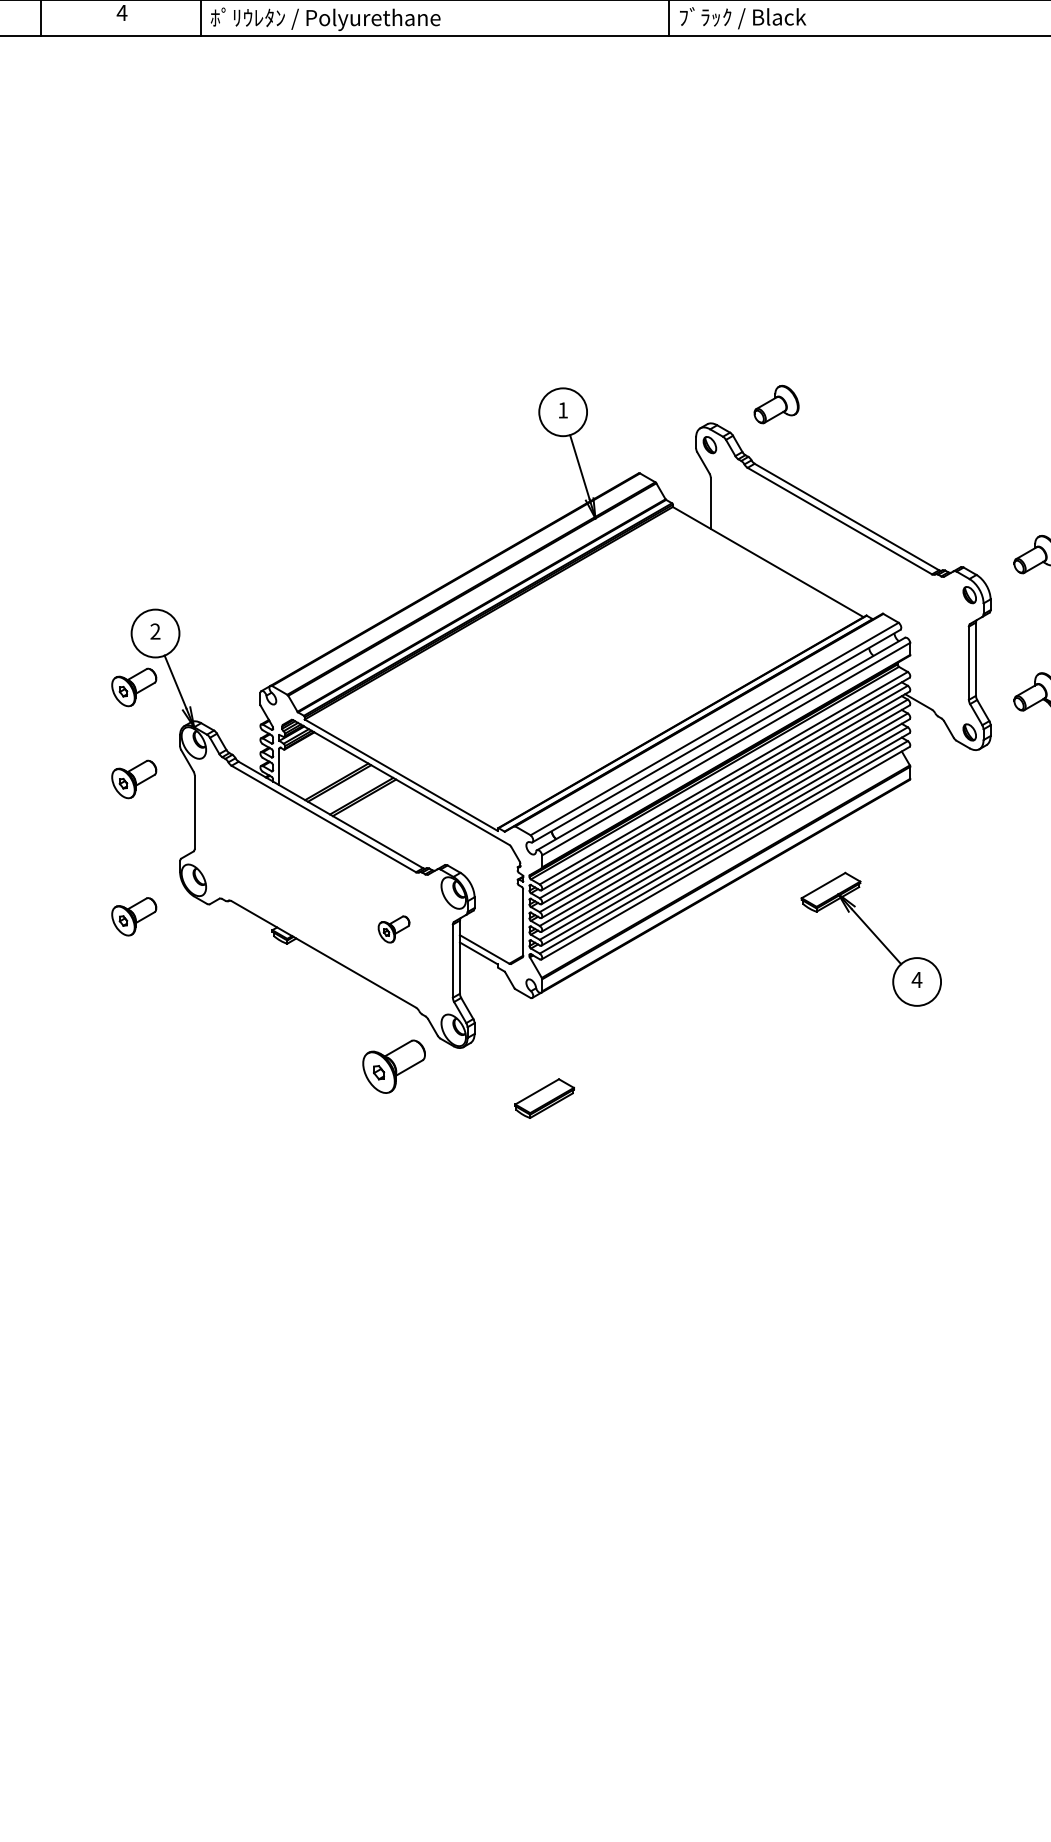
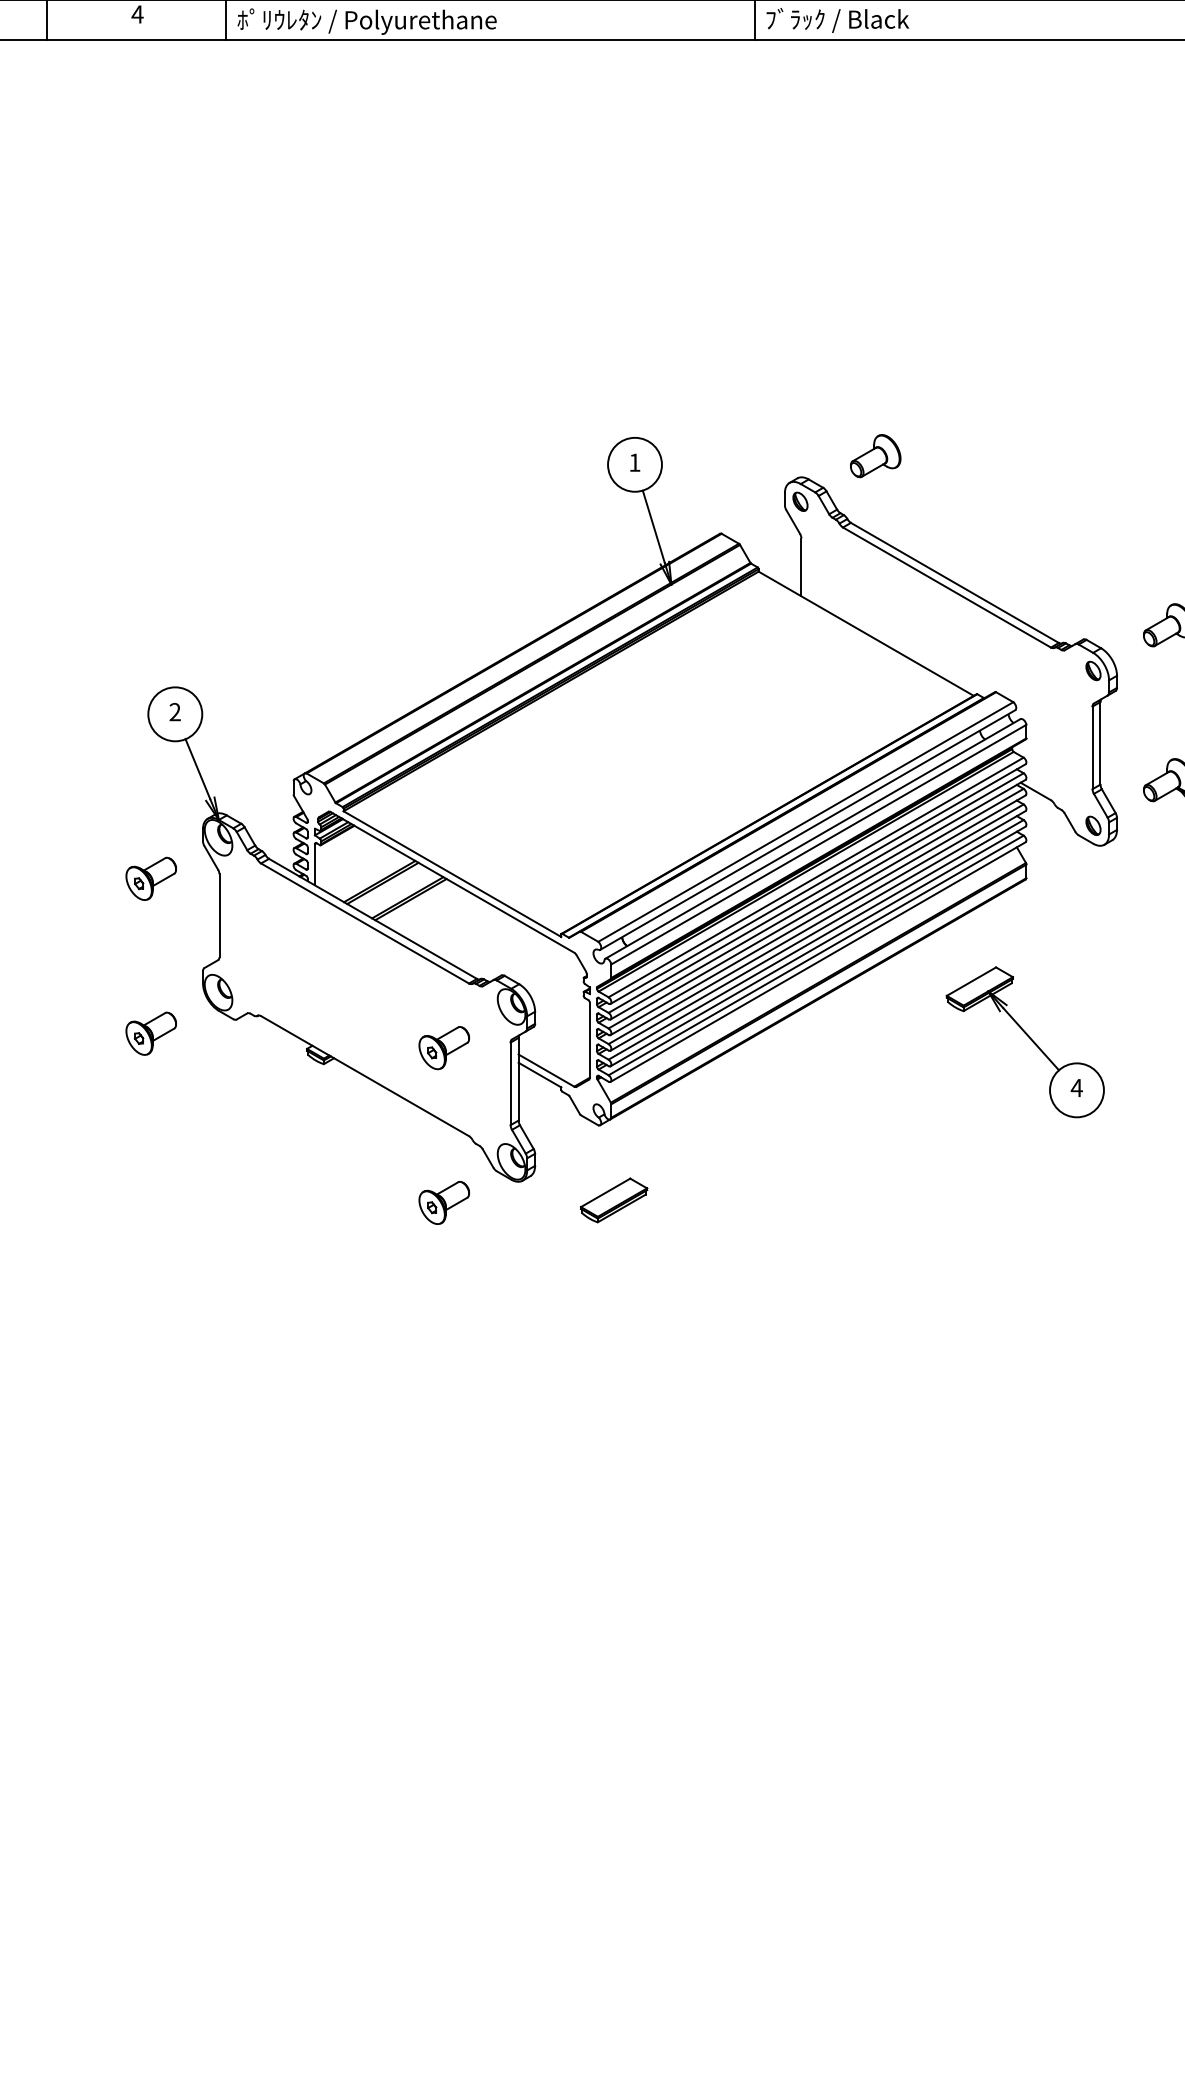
part: (134, 687) -> (151, 775), removed
part: (393, 929) -> (443, 1048), size x1.43
part: (870, 938) -> (1024, 1041), moved
part: (393, 1066) -> (443, 1202), size x0.71
part: (544, 1098) -> (613, 1200), moved

